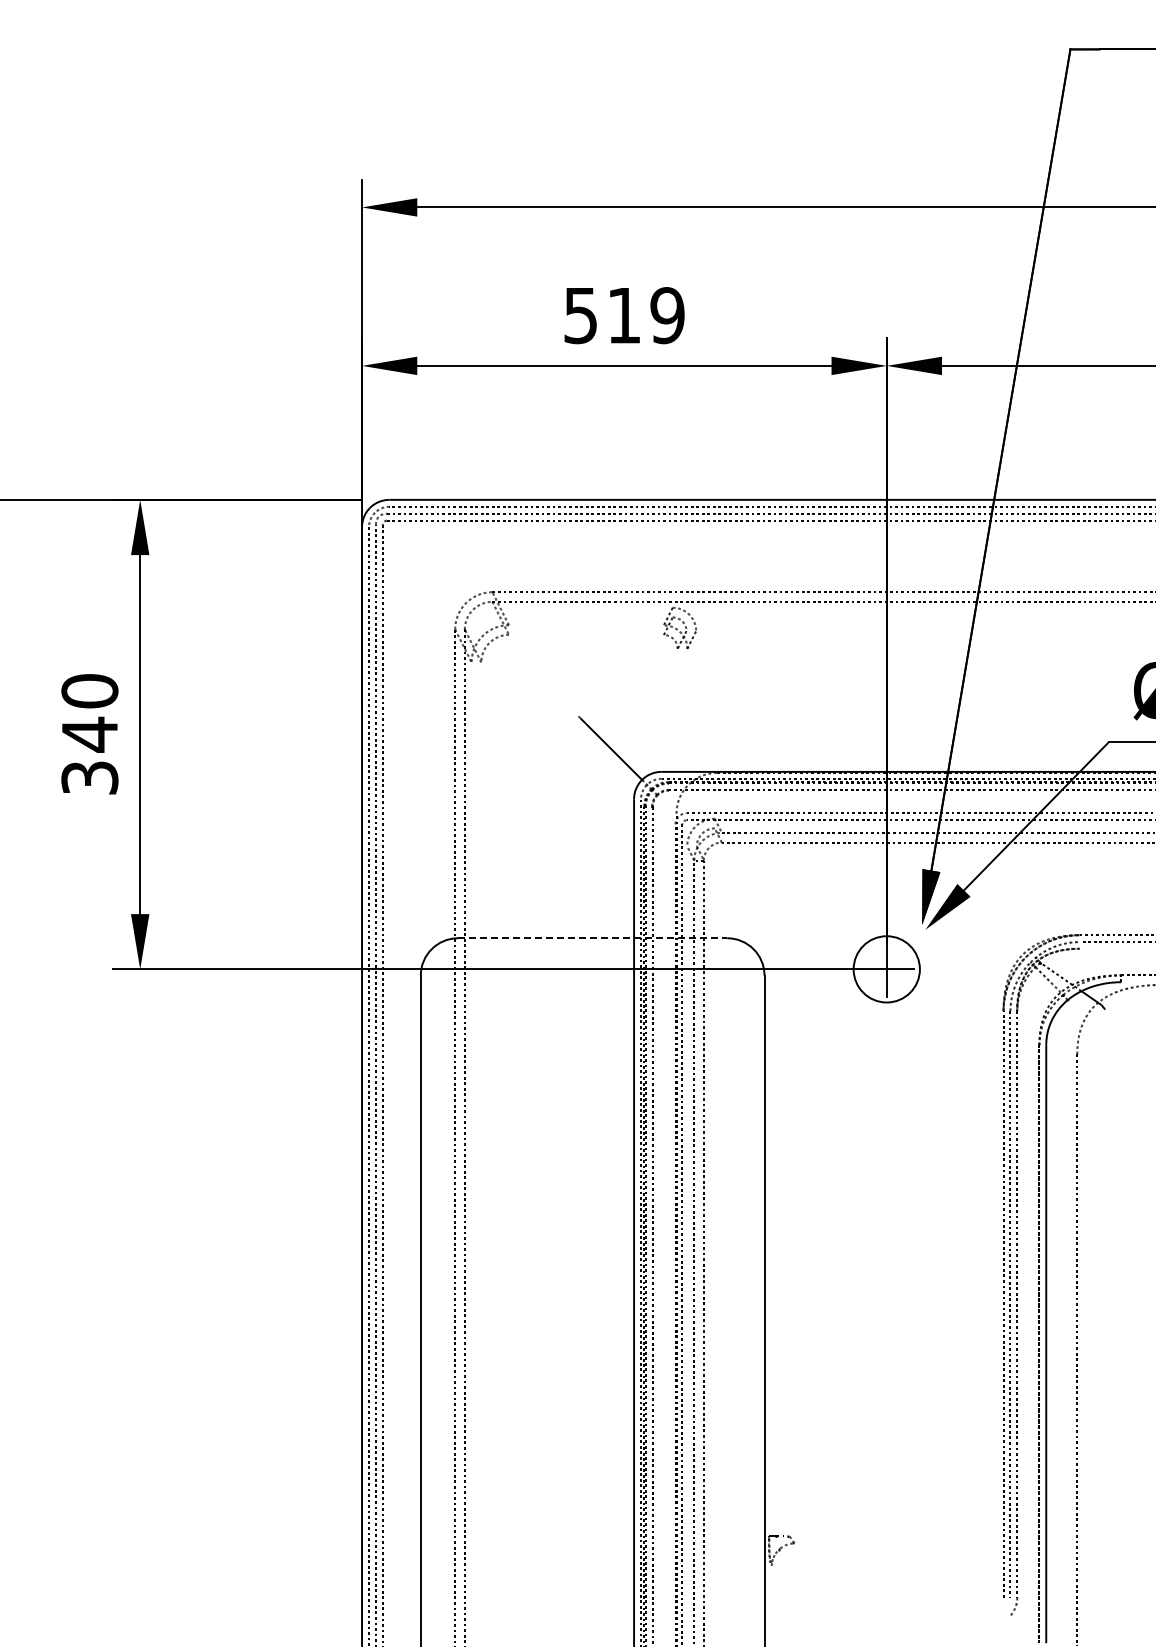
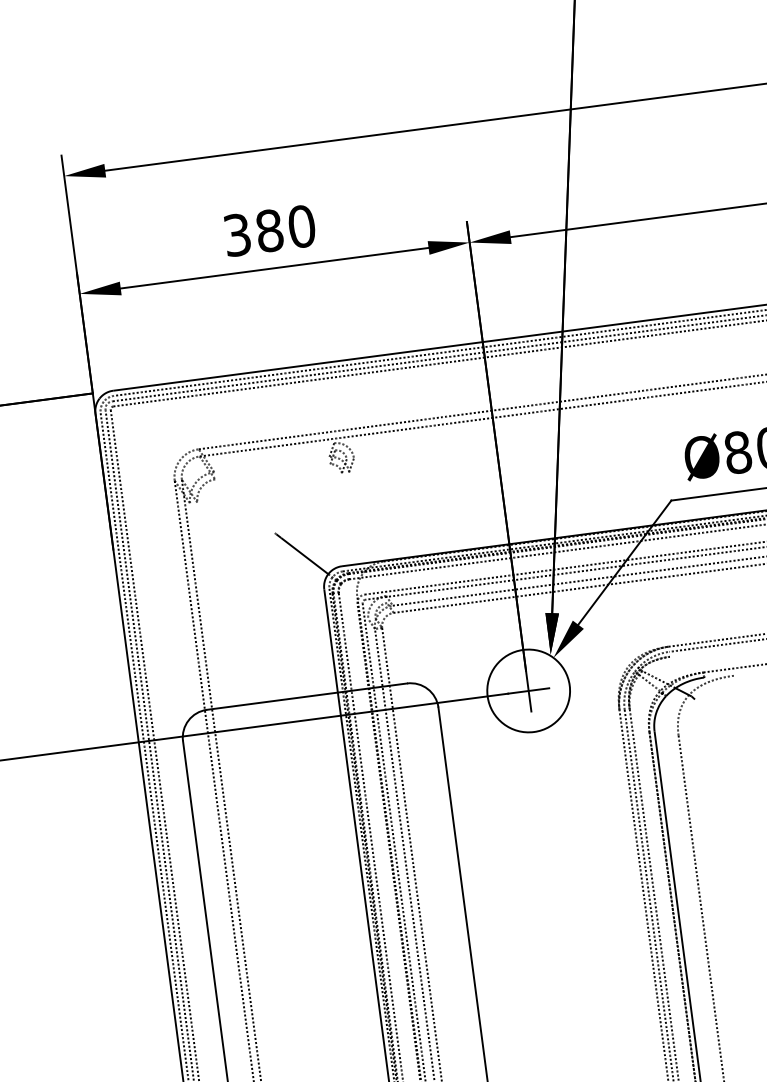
text: (624, 315) -> (269, 230), 519 -> 380
line: (592, 938) -> (306, 696), dashed -> solid
circle: (886, 969) -> (528, 691), size x1.67

